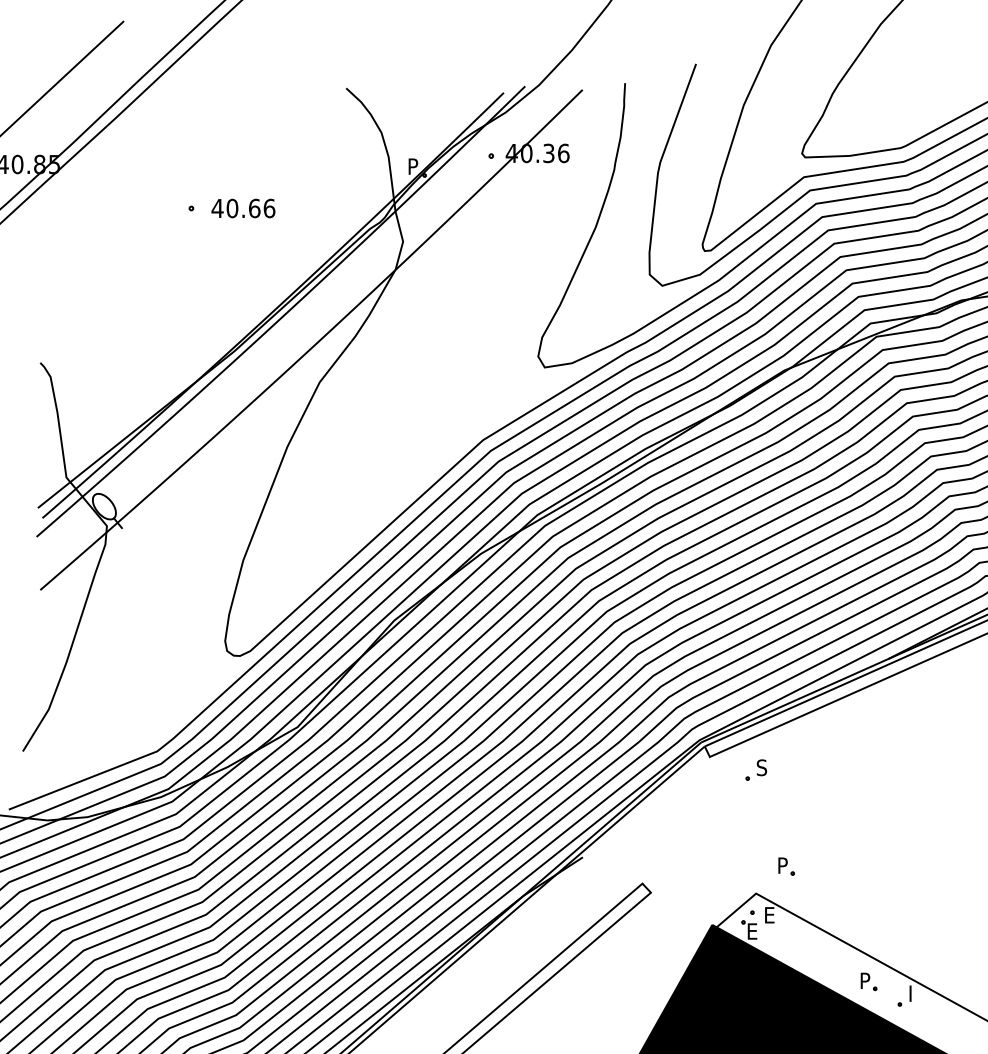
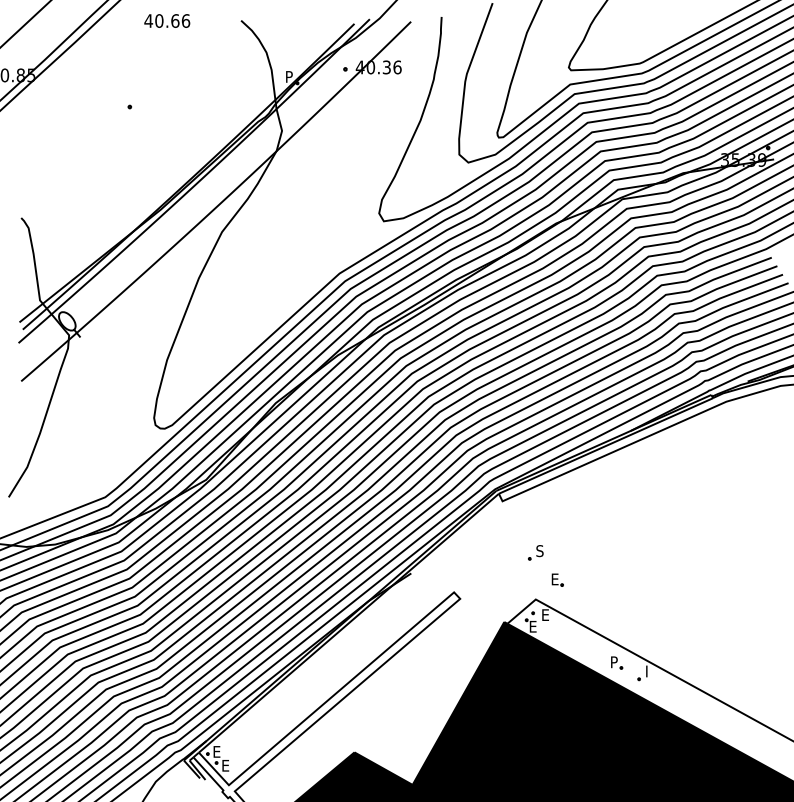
text: (243, 207) -> (167, 20), moved
part: (755, 769) -> (535, 552), moved
text: (783, 865) -> (555, 579), P -> E

